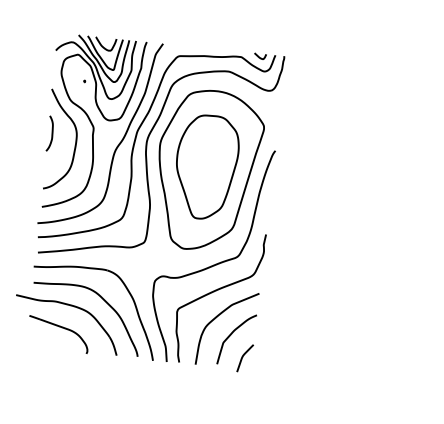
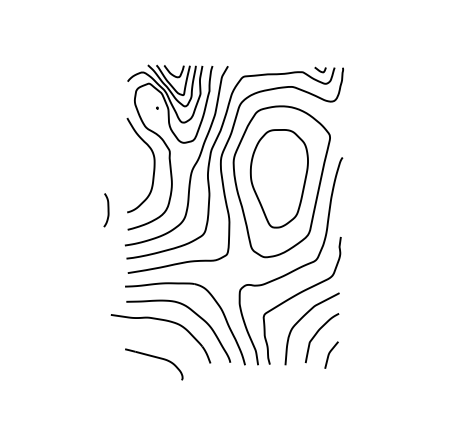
curve: (51, 134) -> (107, 210), moved
part: (61, 328) -> (156, 358), moved

